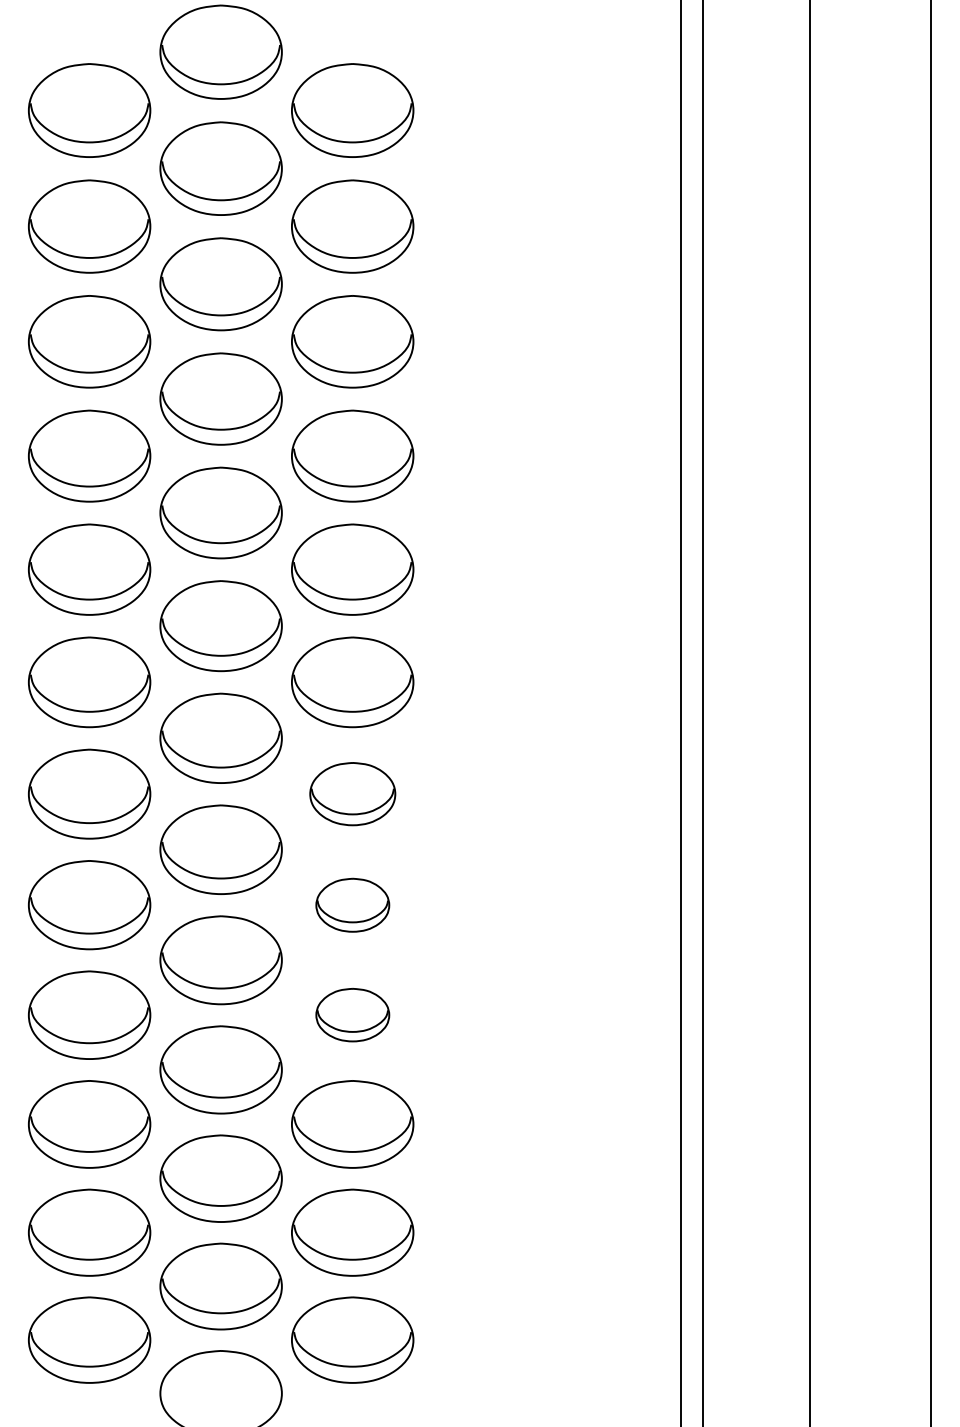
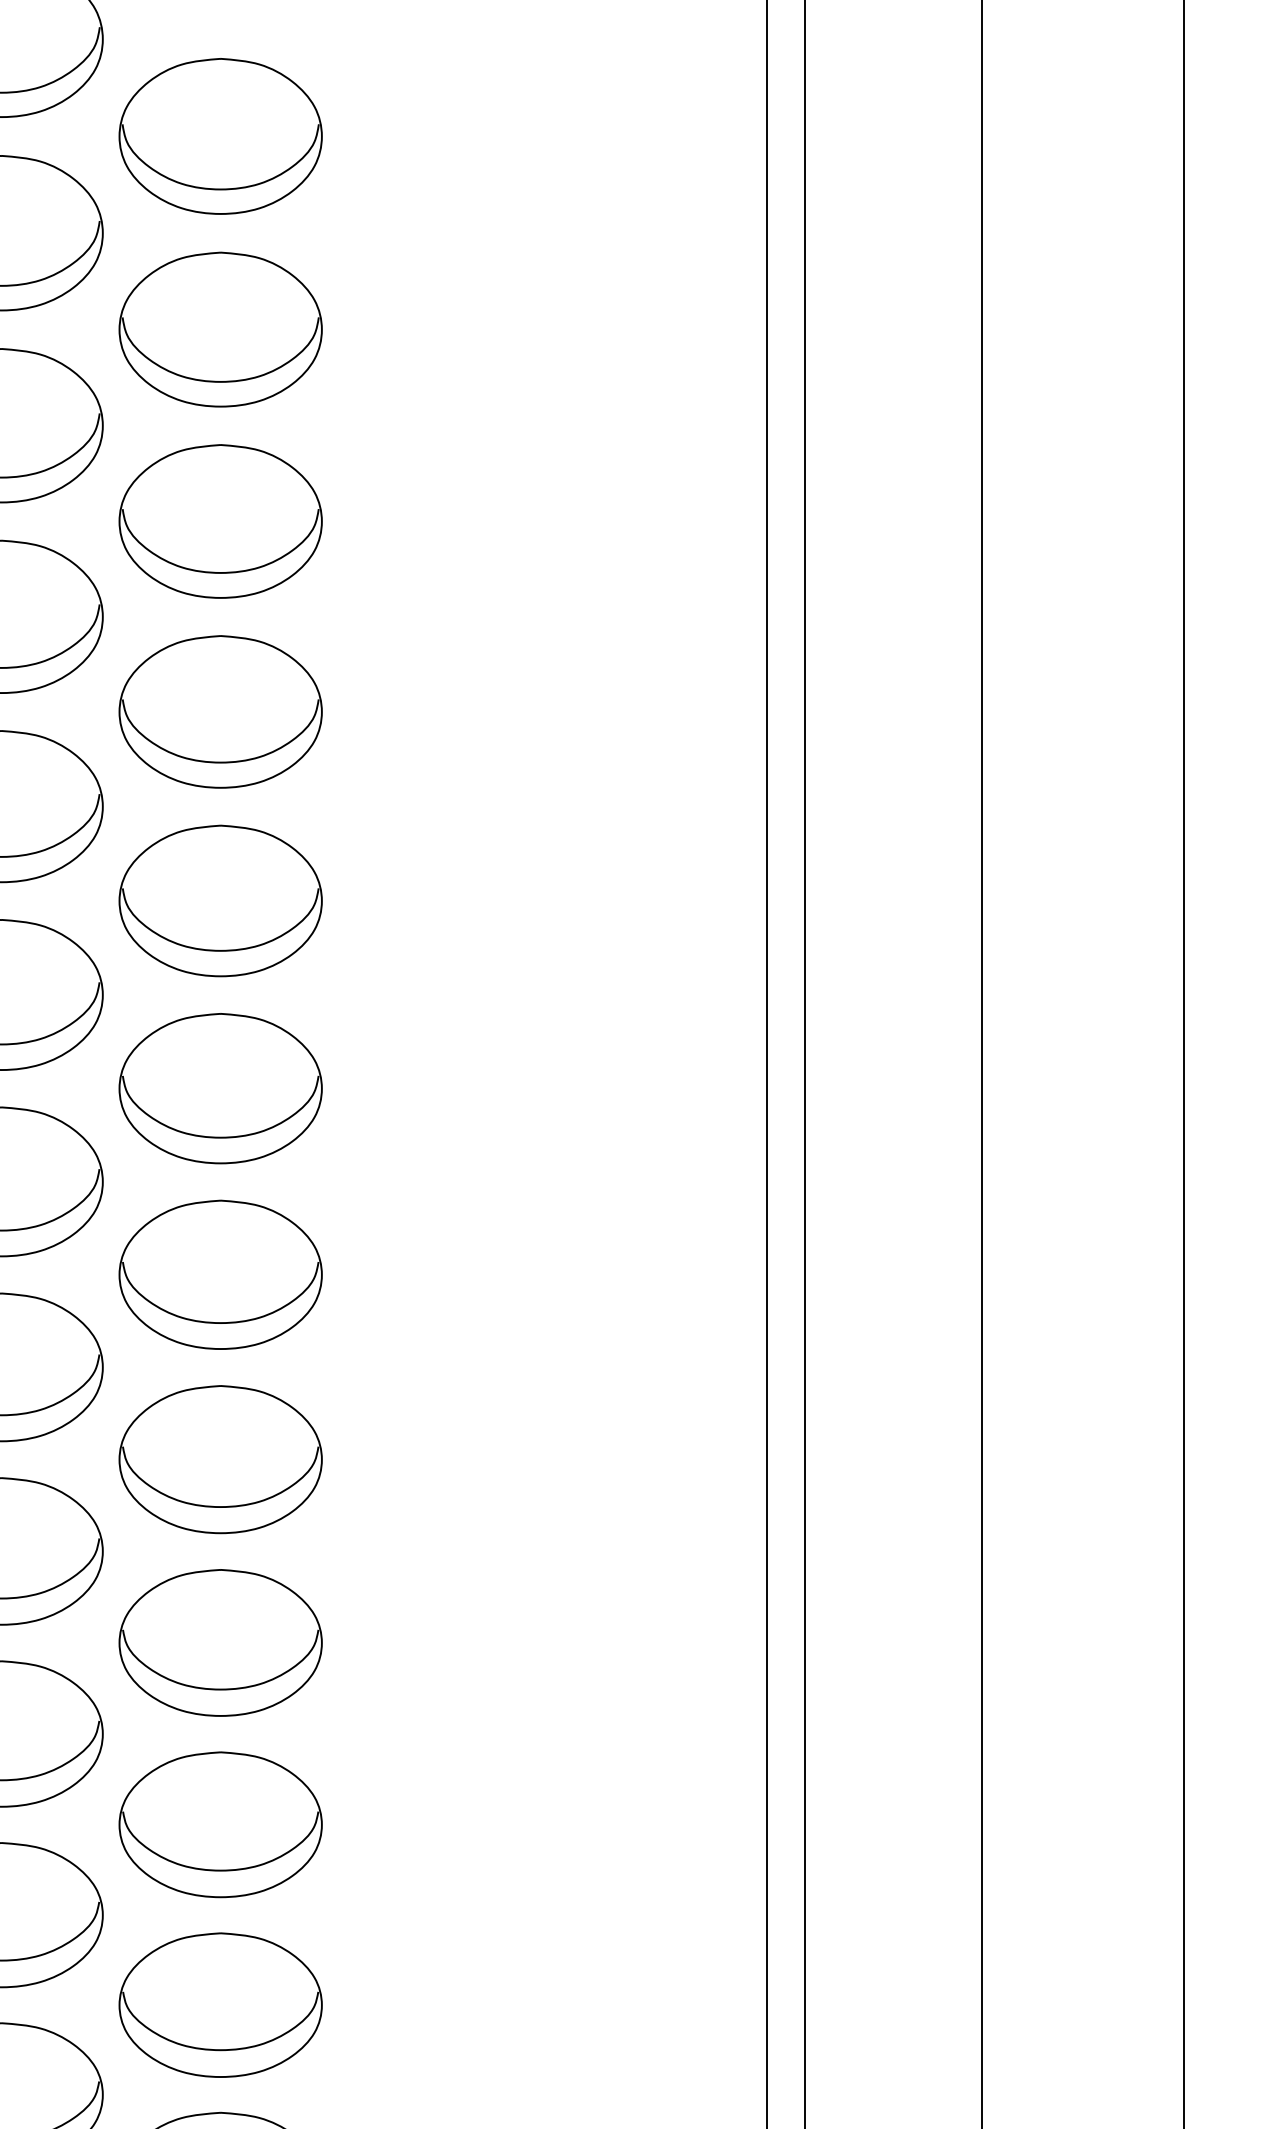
part: (352, 793) -> (220, 1273), size x1.43
part: (352, 905) -> (220, 1460), size x1.67
part: (352, 1014) -> (220, 1641), size x1.67

